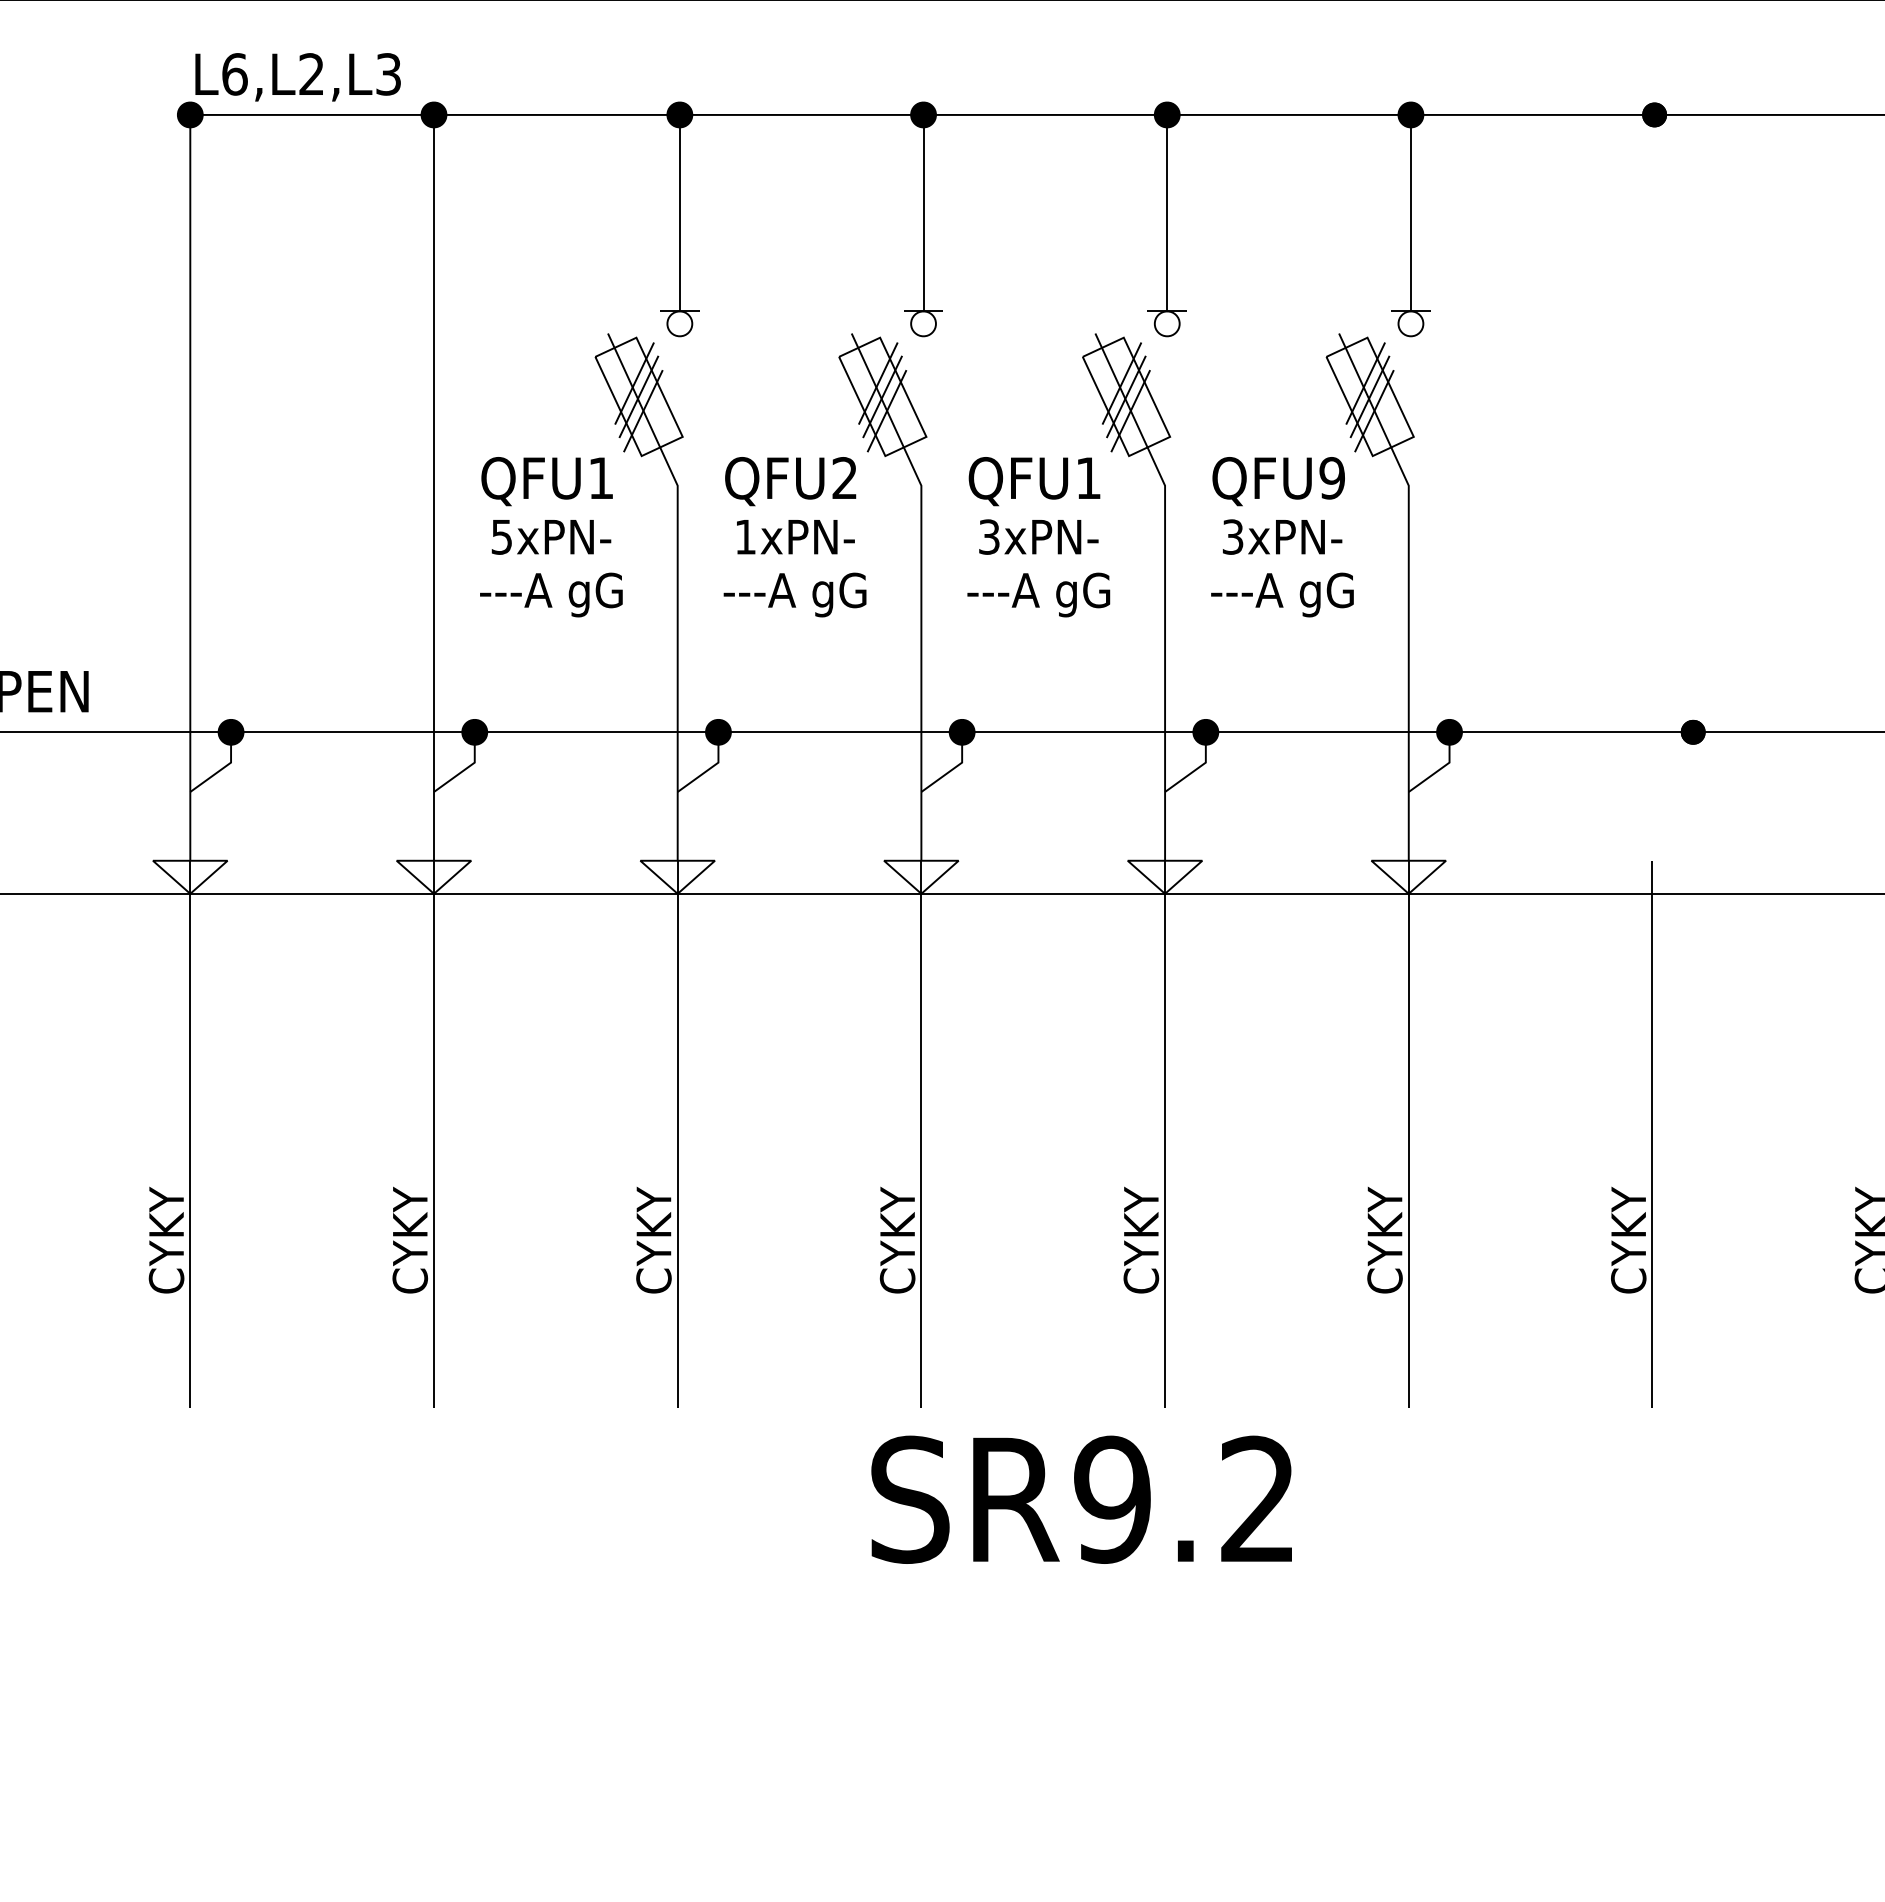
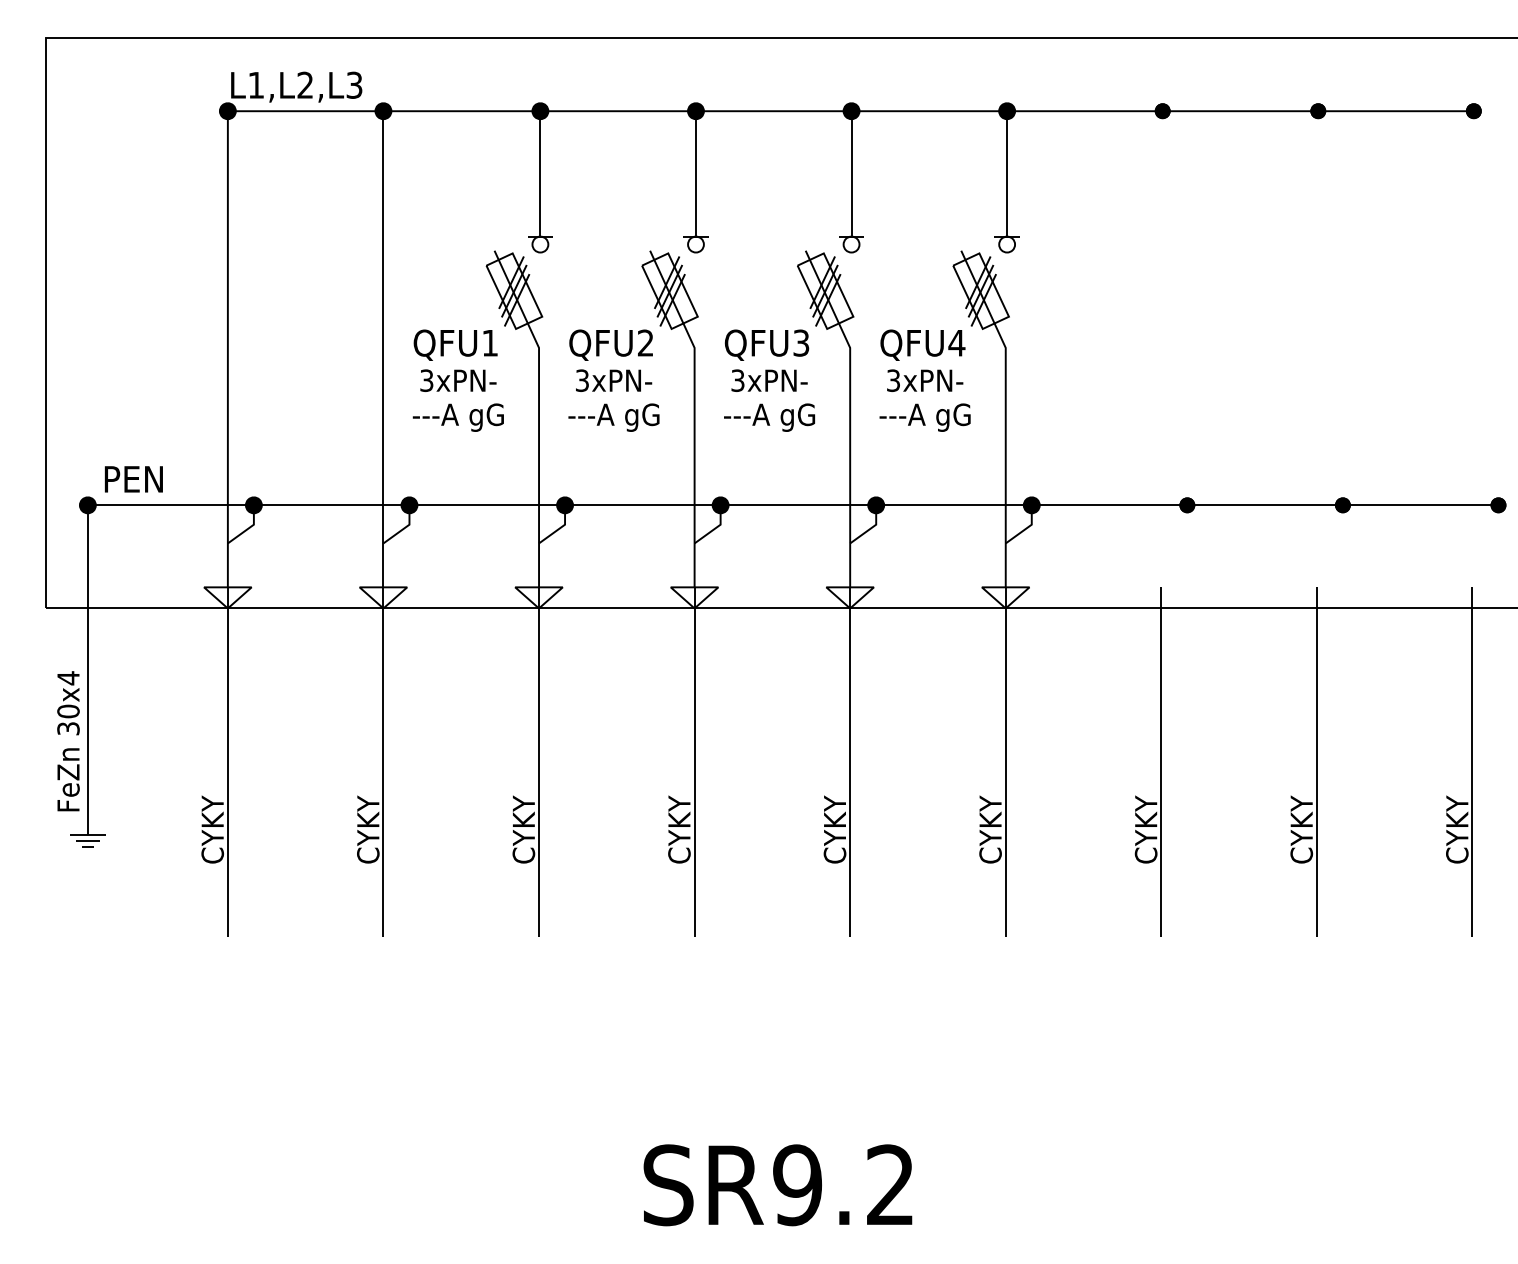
text: (235, 73) -> (256, 84), L6,L2,L3 -> L1,L2,L3
text: (1088, 477) -> (801, 342), QFU1 -> QFU3
text: (1331, 477) -> (956, 342), QFU9 -> QFU4
text: (502, 536) -> (427, 380), 5xPN- -> 3xPN-
text: (745, 536) -> (582, 380), 1xPN- -> 3xPN-
text: (1081, 1500) -> (777, 1185), moved

